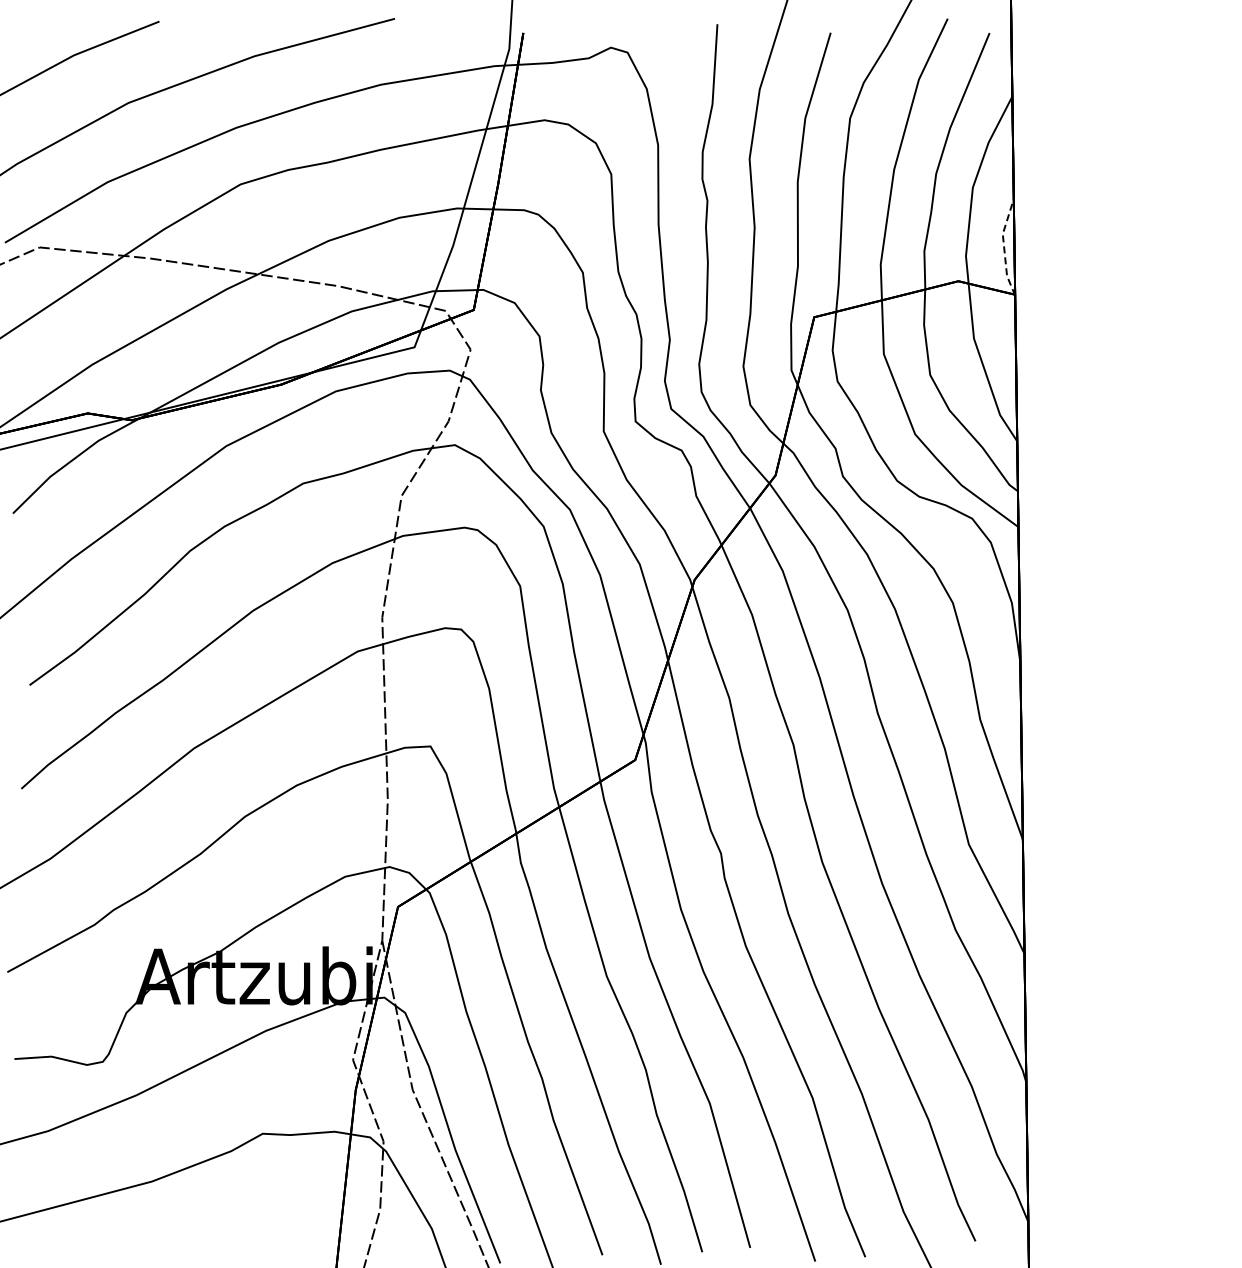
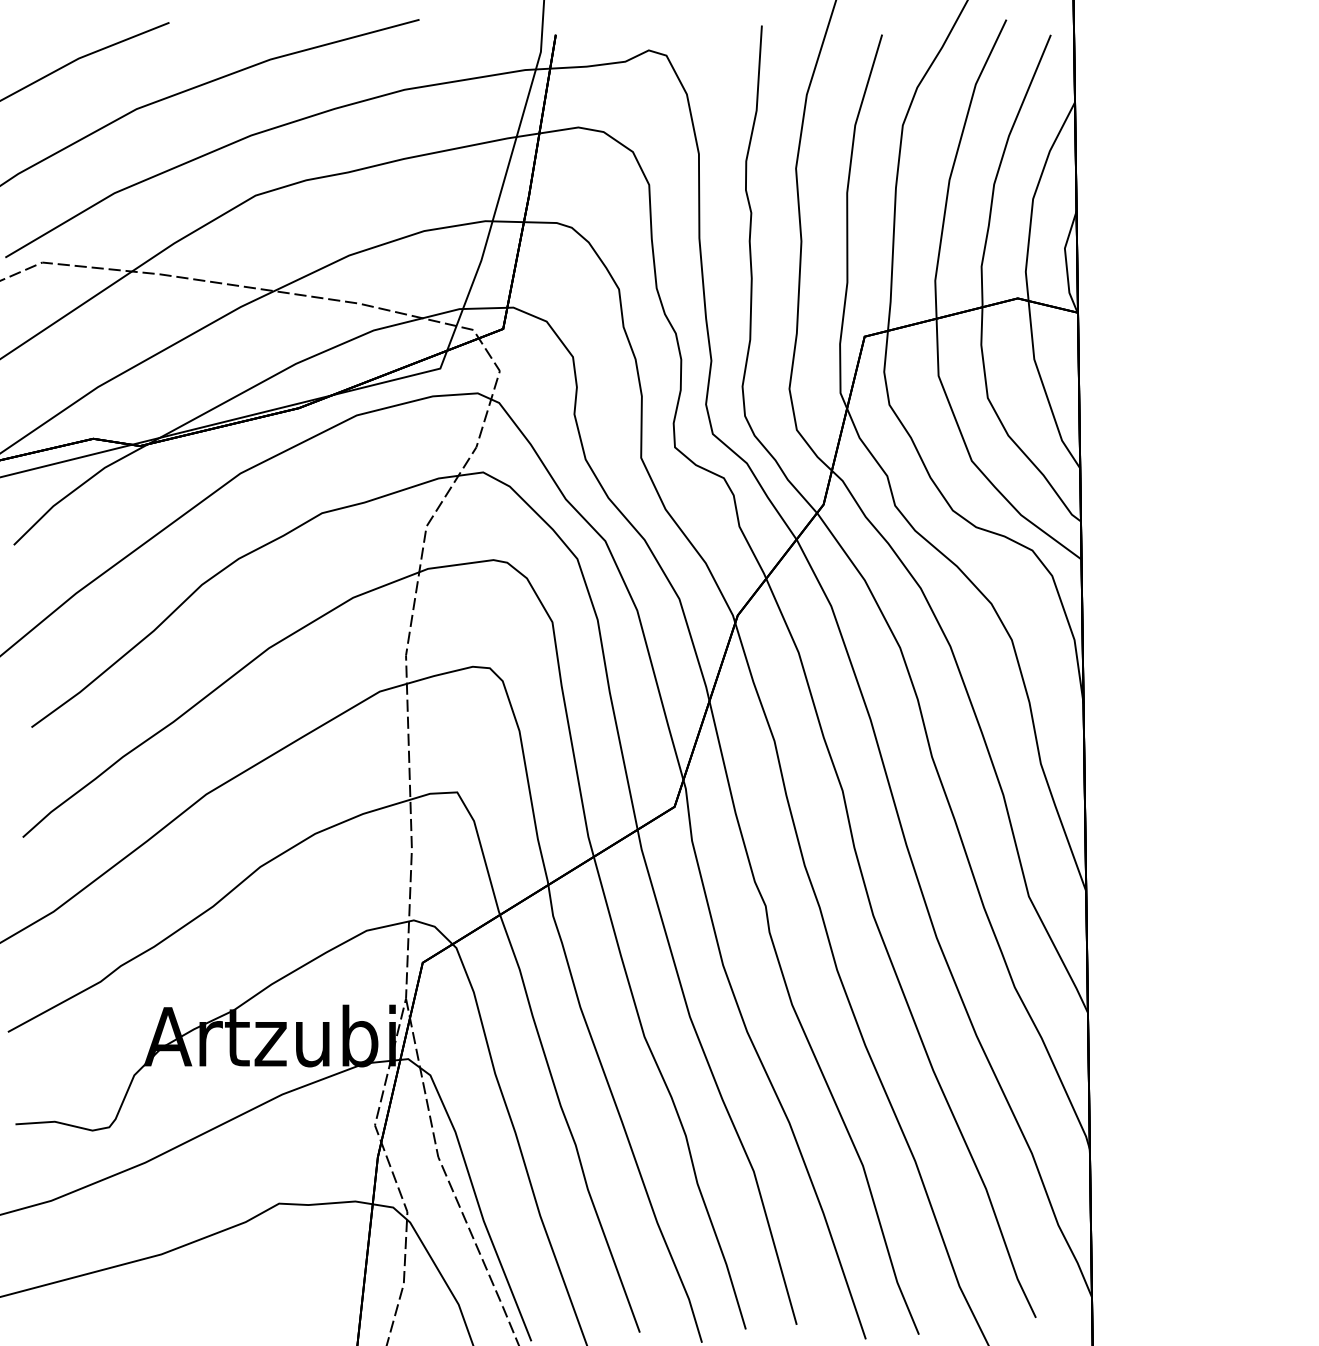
line: (1004, 247) -> (1066, 262), dashed -> solid

